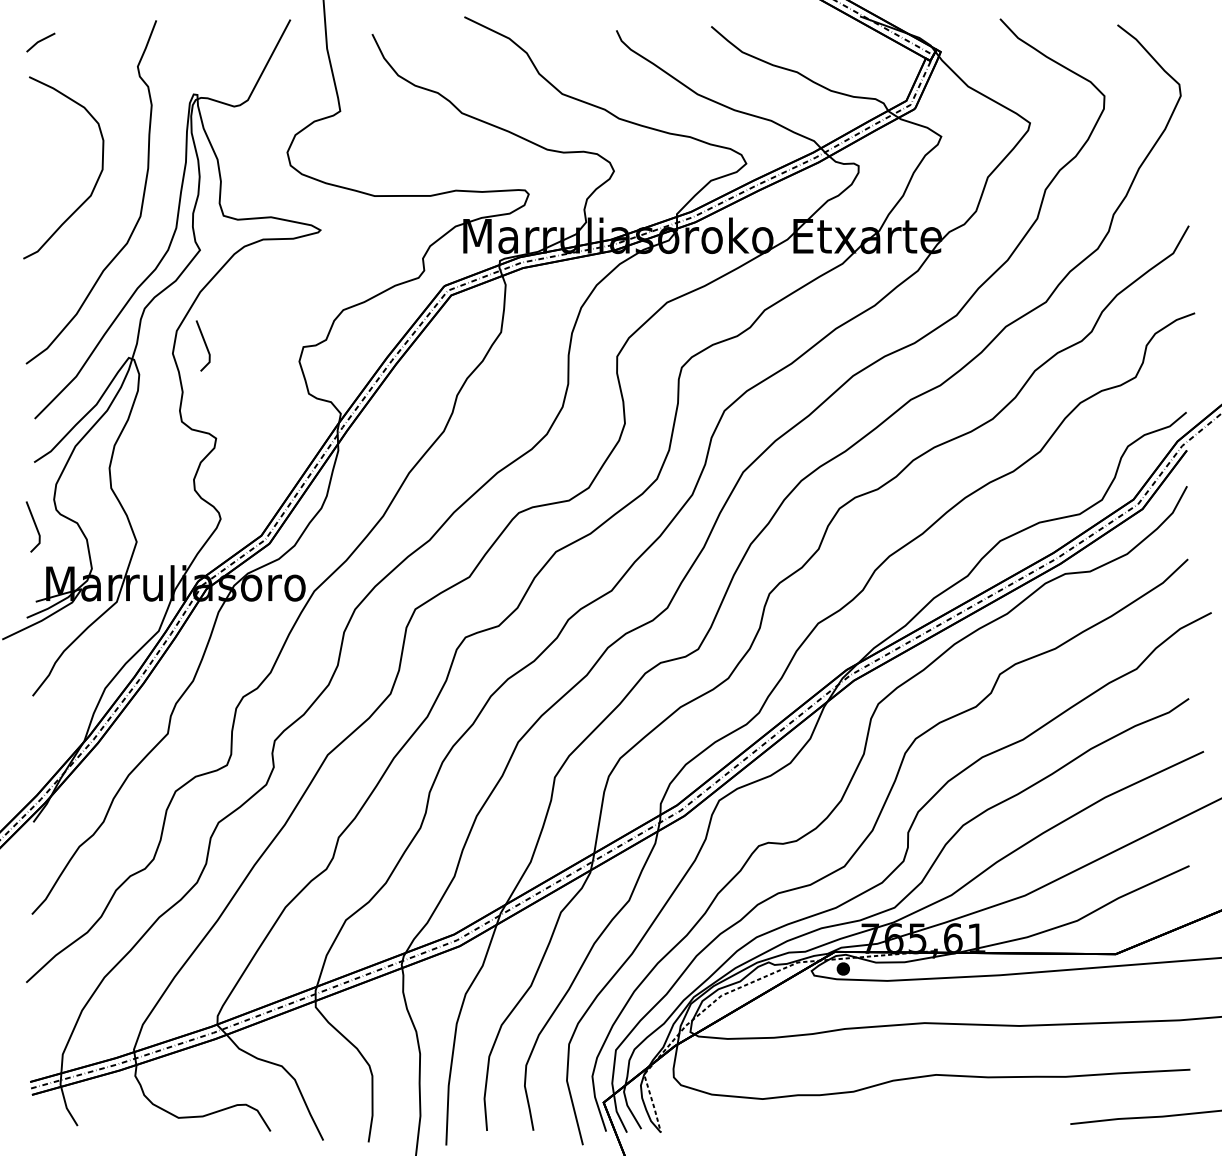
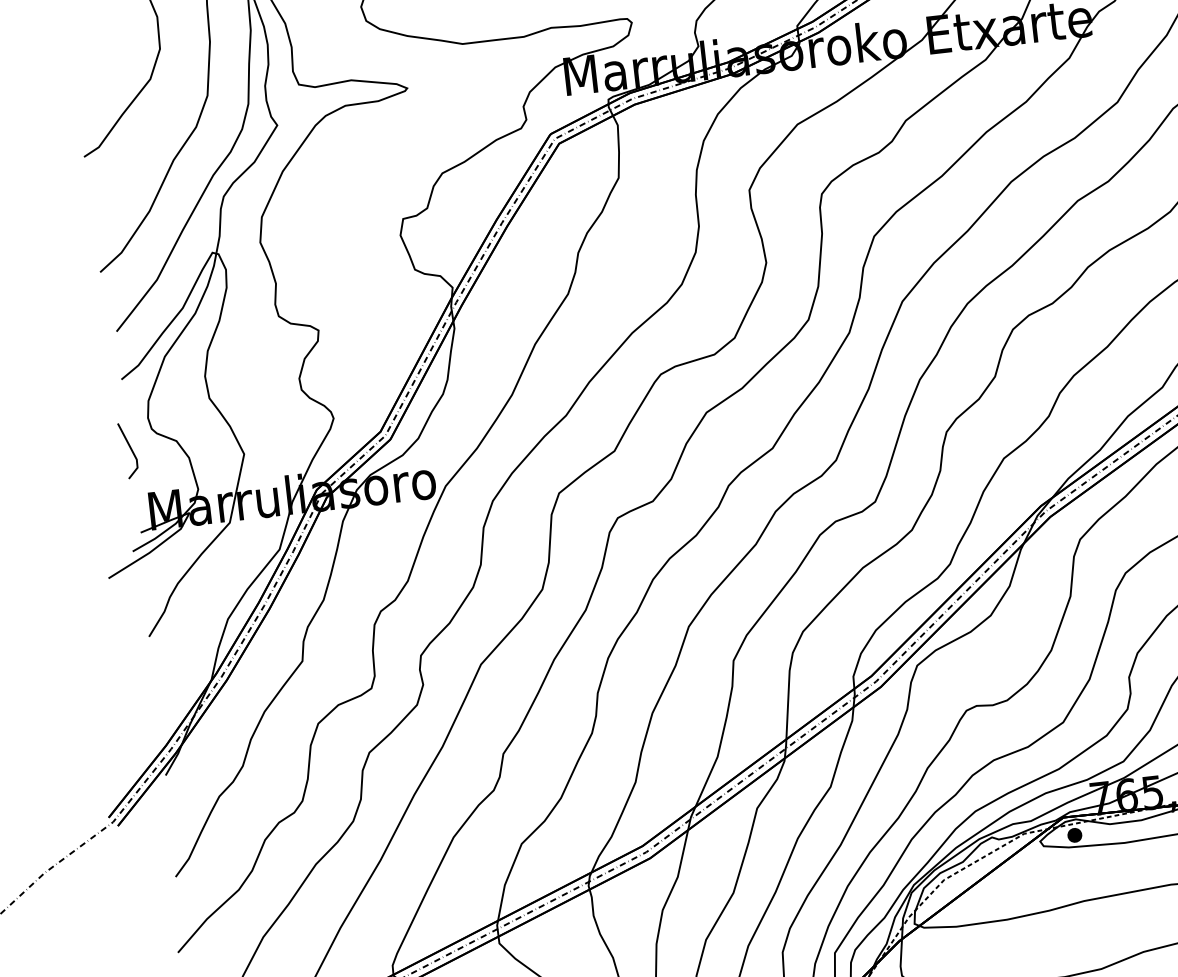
line: (204, 344) -> (293, 228), removed

